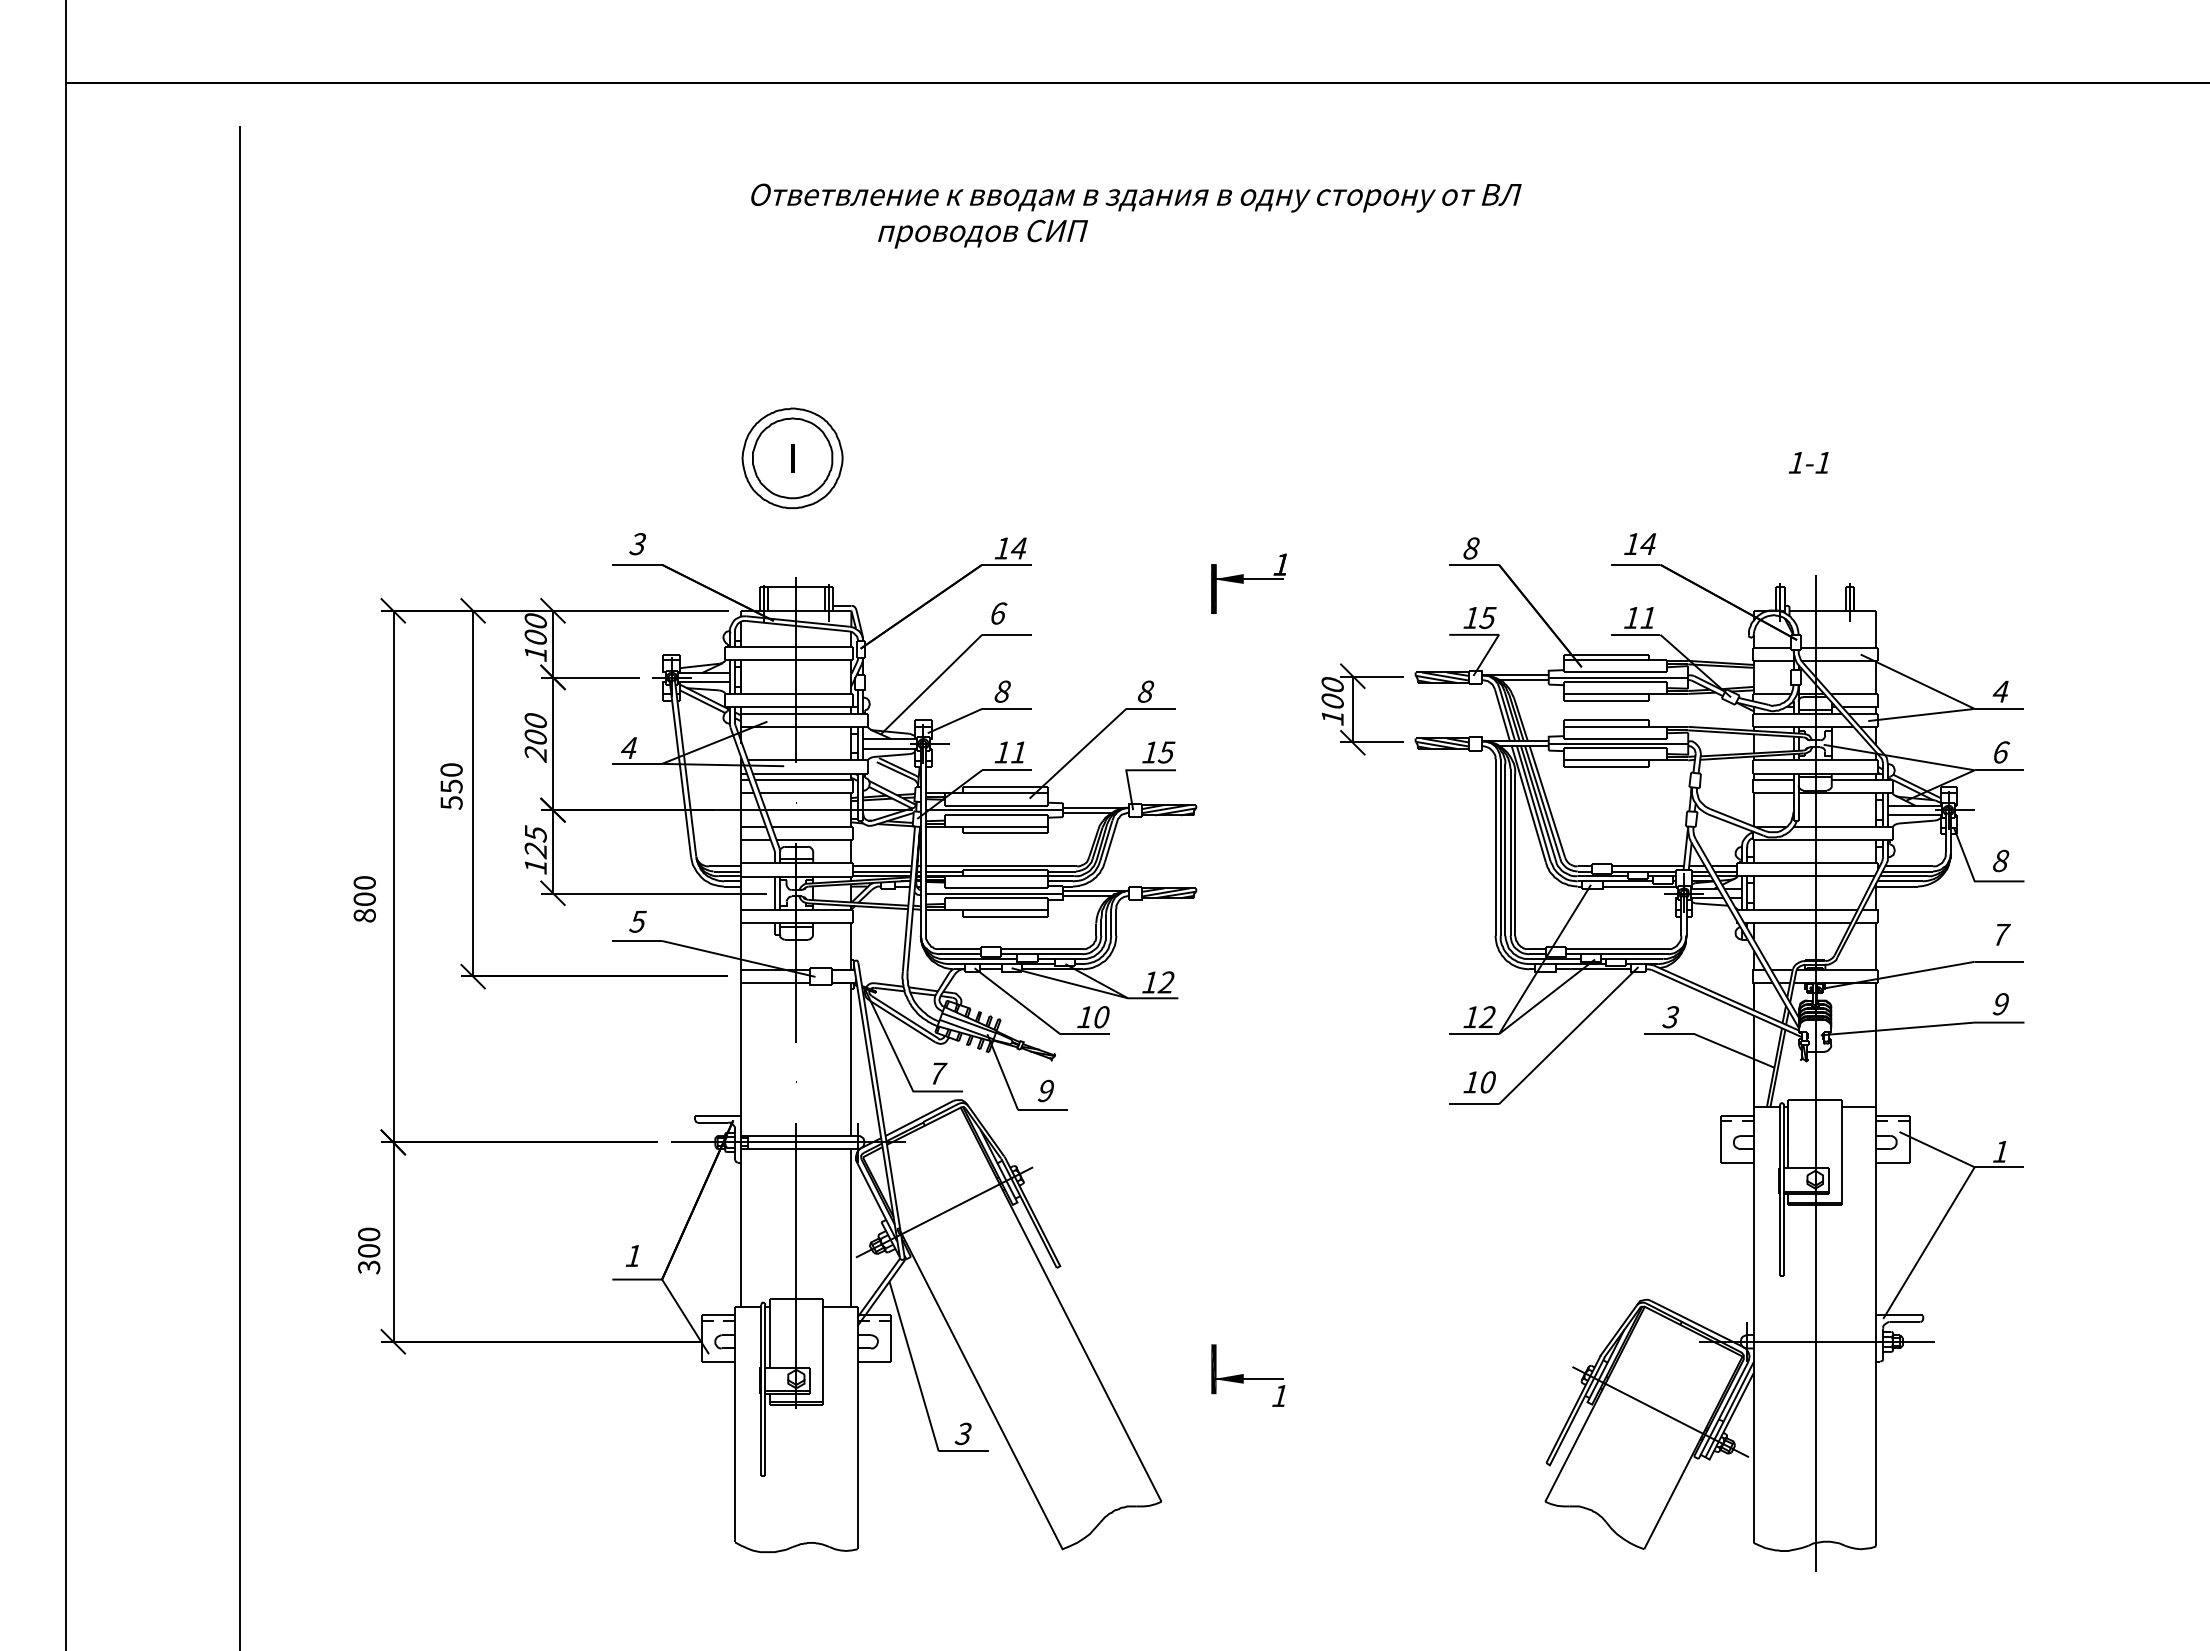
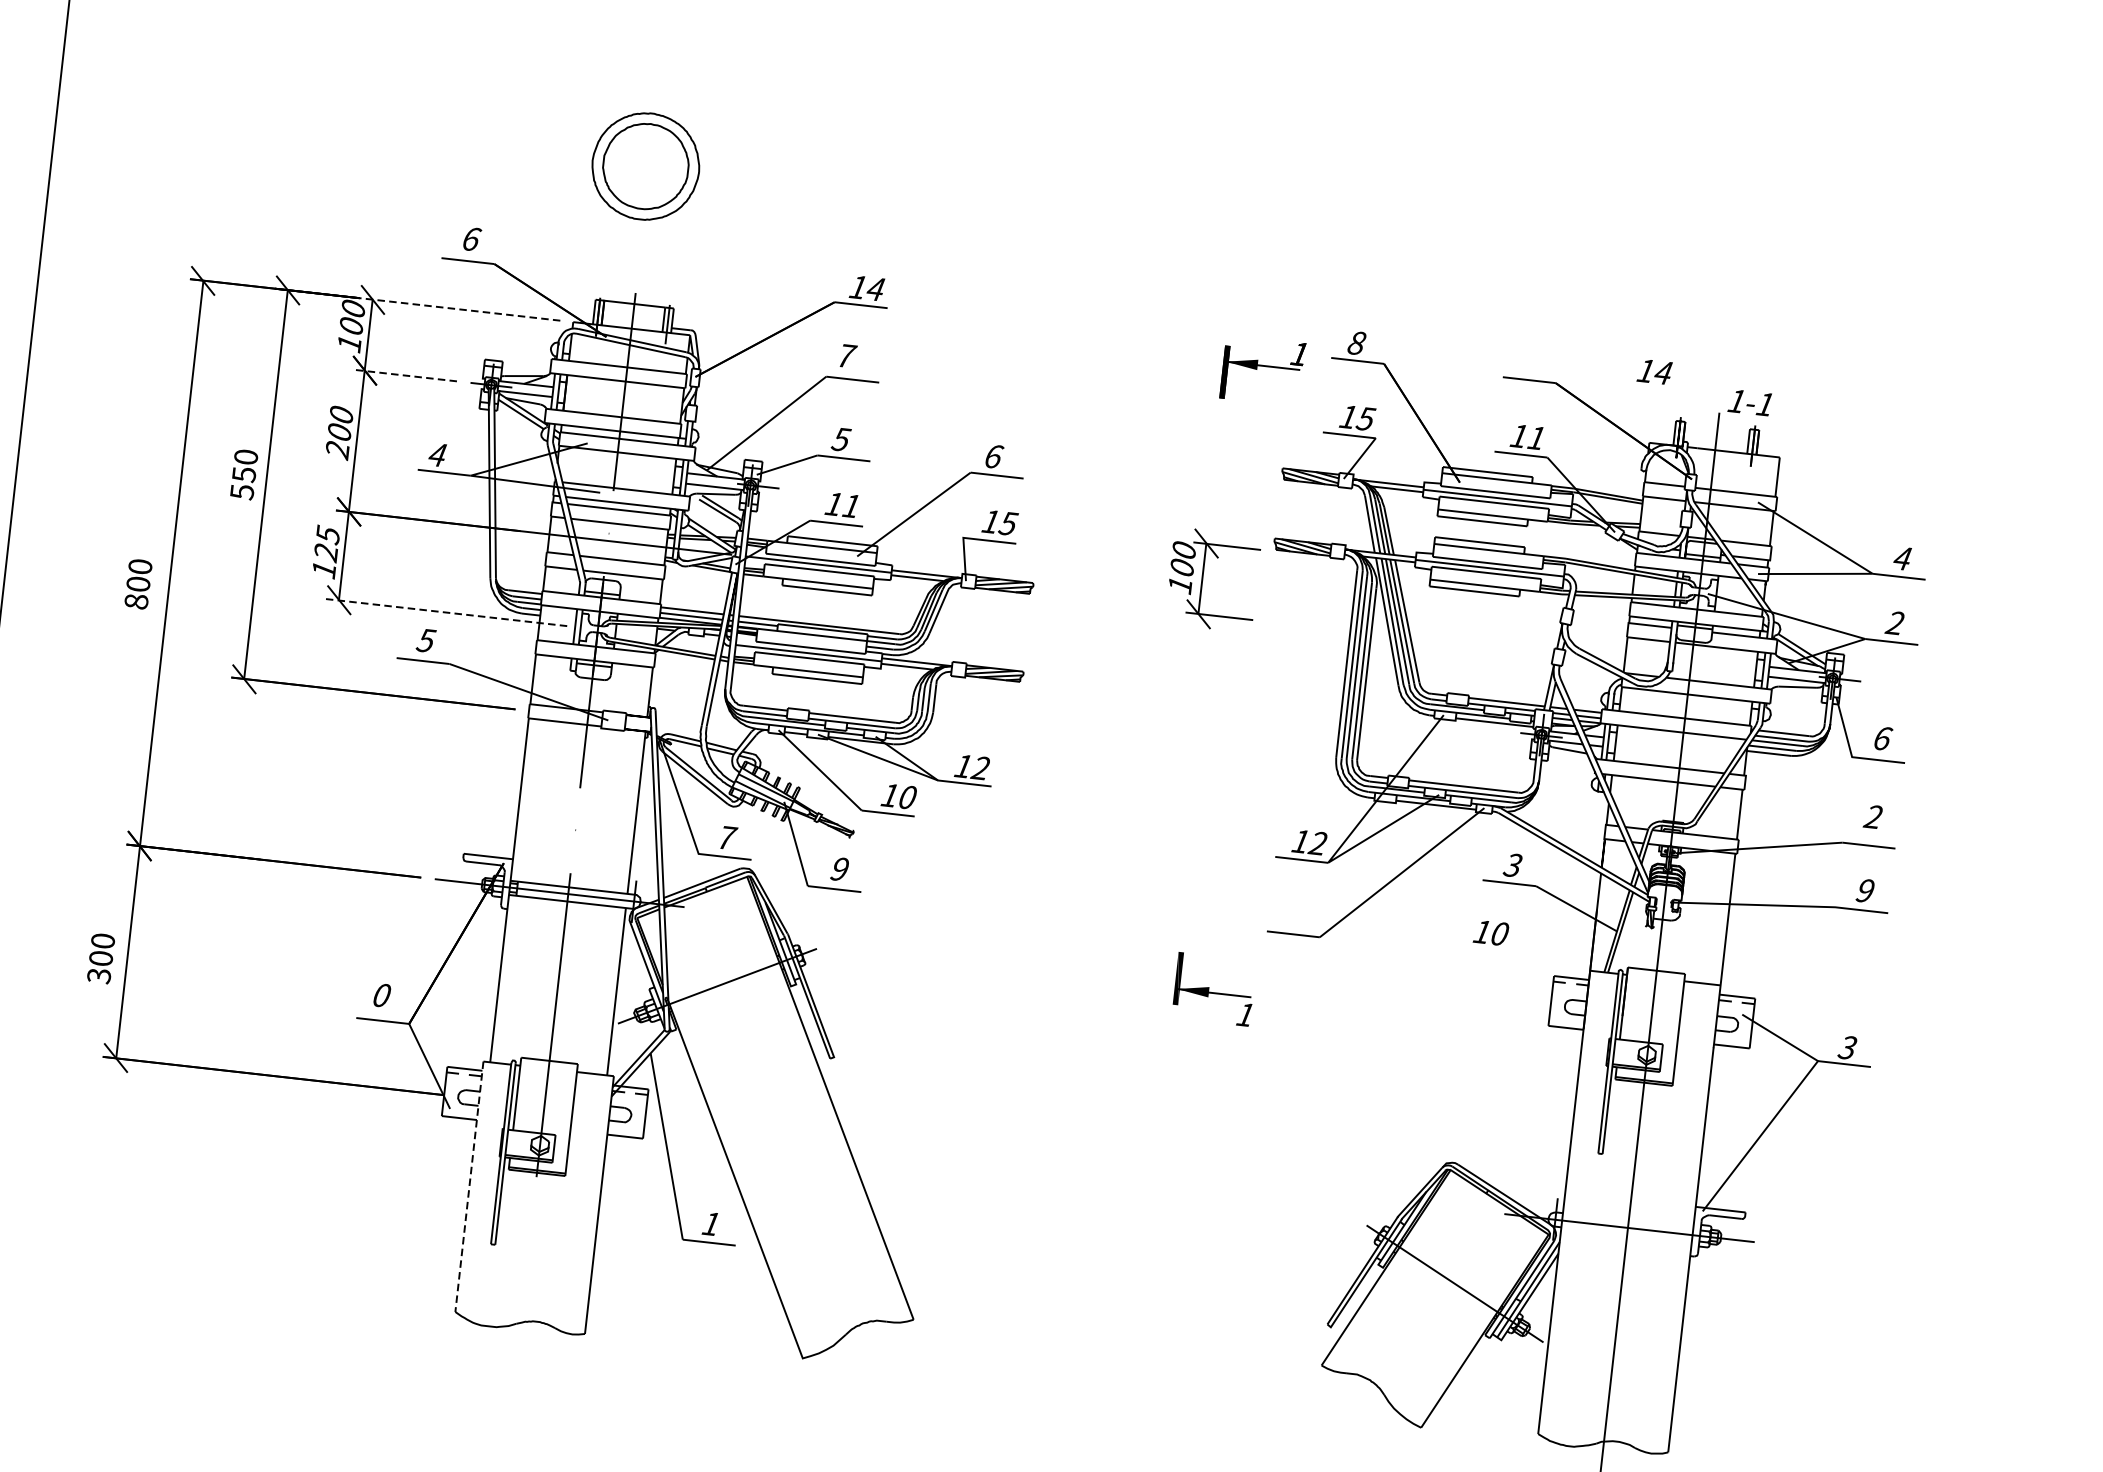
fill: (792, 458) -> (645, 166), removed
text: (1808, 462) -> (1749, 402), moved
text: (1640, 543) -> (1655, 371), moved
text: (638, 544) -> (471, 239), 3 -> 6
part: (1248, 583) -> (1262, 370), moved
line: (634, 610) -> (459, 309), solid -> dashed
text: (999, 613) -> (847, 356), 6 -> 7
line: (589, 677) -> (403, 375), solid -> dashed
text: (1002, 691) -> (841, 439), 8 -> 5
text: (1146, 691) -> (994, 456), 8 -> 6
part: (1353, 709) -> (1203, 579), moved
text: (2000, 752) -> (1894, 623), 6 -> 2
text: (2001, 860) -> (1883, 738), 8 -> 6
line: (653, 893) -> (446, 612), solid -> dashed
text: (2000, 934) -> (1873, 816), 7 -> 2
text: (1479, 1082) -> (1490, 933), moved
text: (2000, 1151) -> (1847, 1047), 1 -> 3
text: (633, 1255) -> (381, 994), 1 -> 0
part: (1248, 1375) -> (1214, 989), moved
line: (735, 1424) -> (469, 1186), solid -> dashed
text: (962, 1433) -> (710, 1223), 3 -> 1

